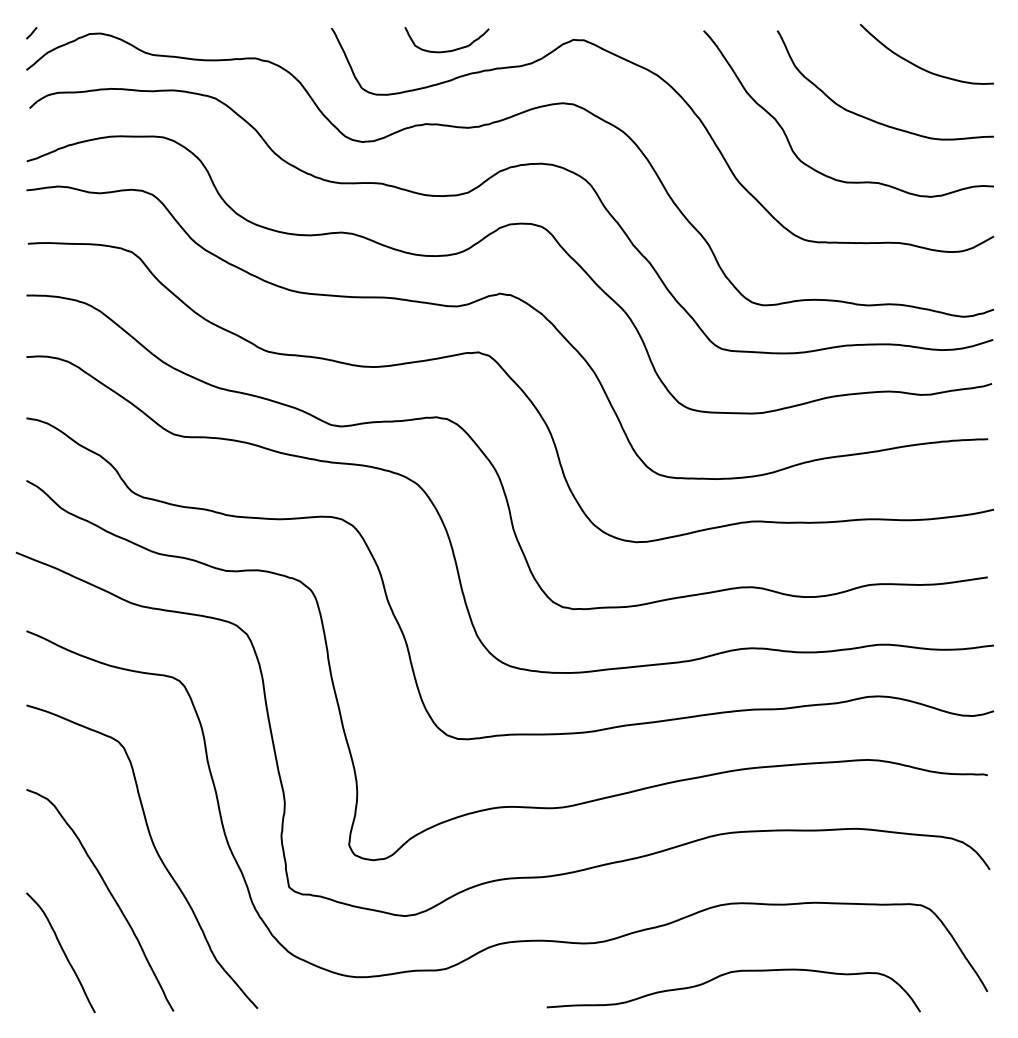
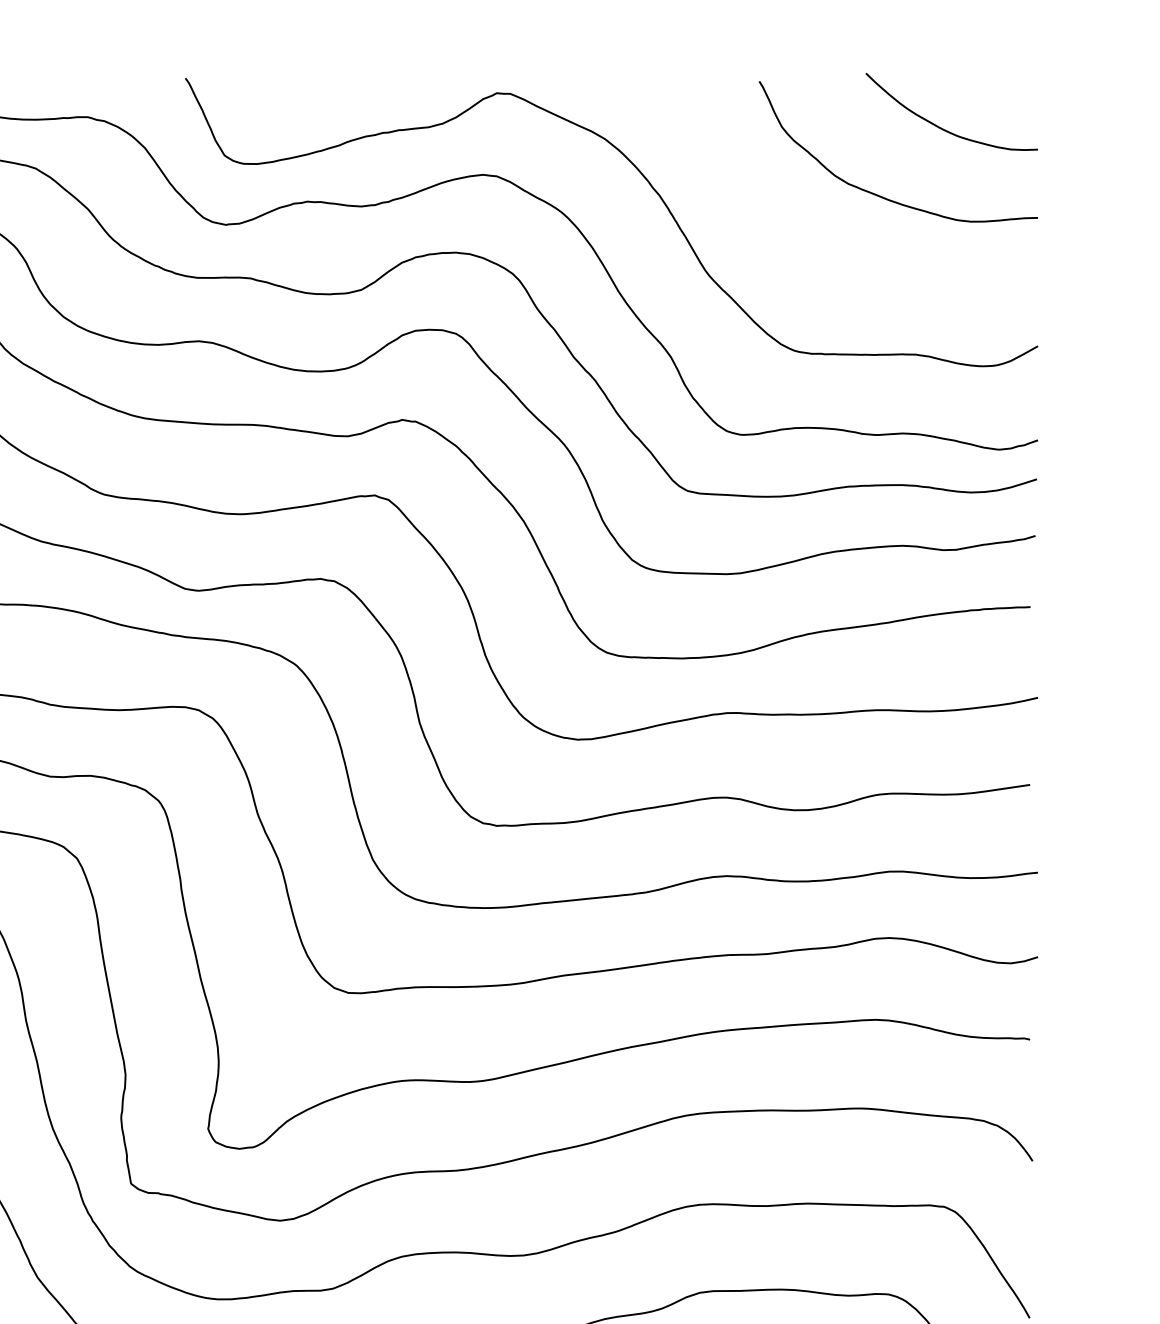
curve: (446, 50) -> (333, 106), removed
curve: (814, 168) -> (807, 258), removed

